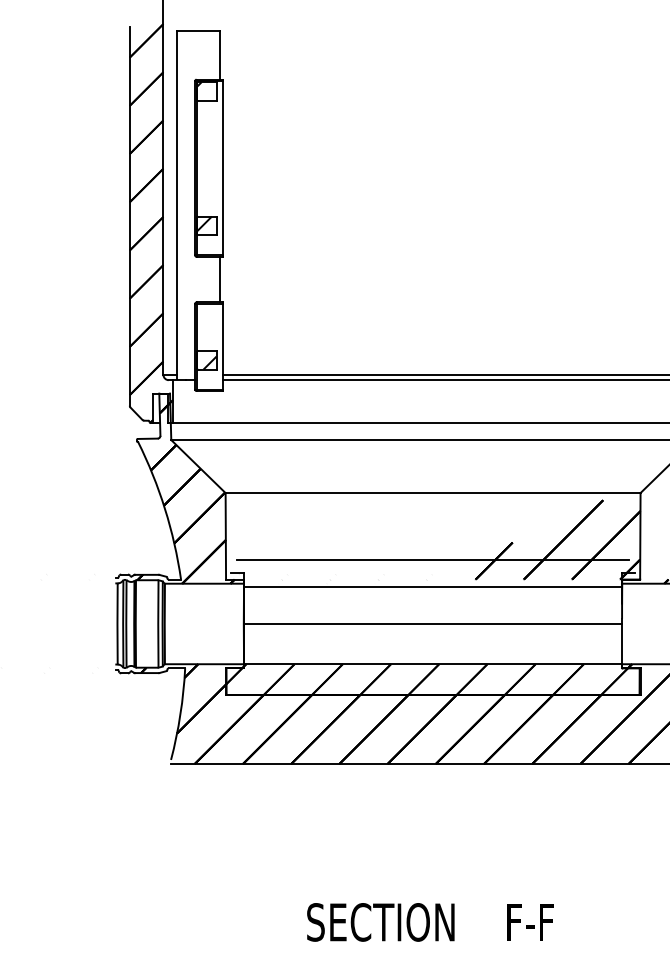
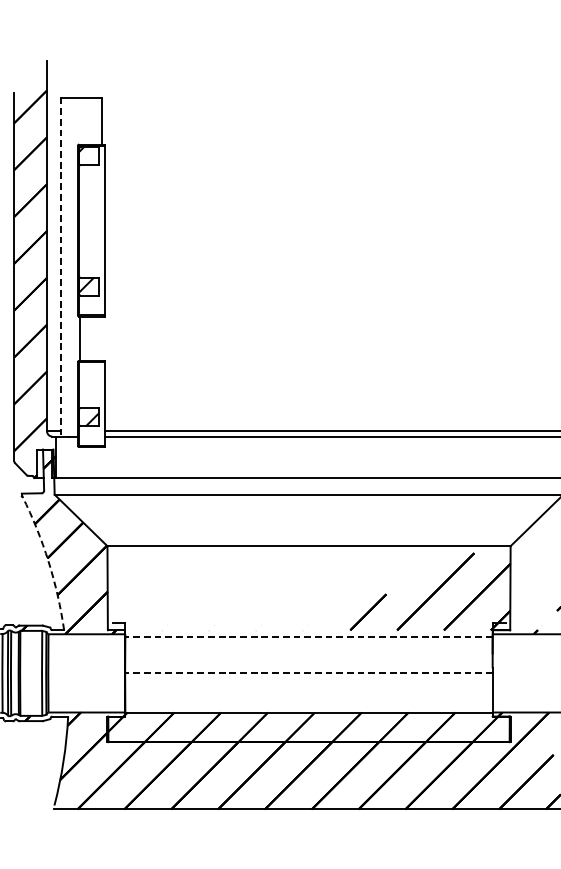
line: (177, 205) -> (60, 266), solid -> dashed
line: (220, 279) -> (80, 338), moved
arc: (165, 509) -> (49, 562), solid -> dashed
line: (433, 560) -> (309, 611), removed
line: (432, 586) -> (308, 636), solid -> dashed
line: (432, 623) -> (308, 672), solid -> dashed

